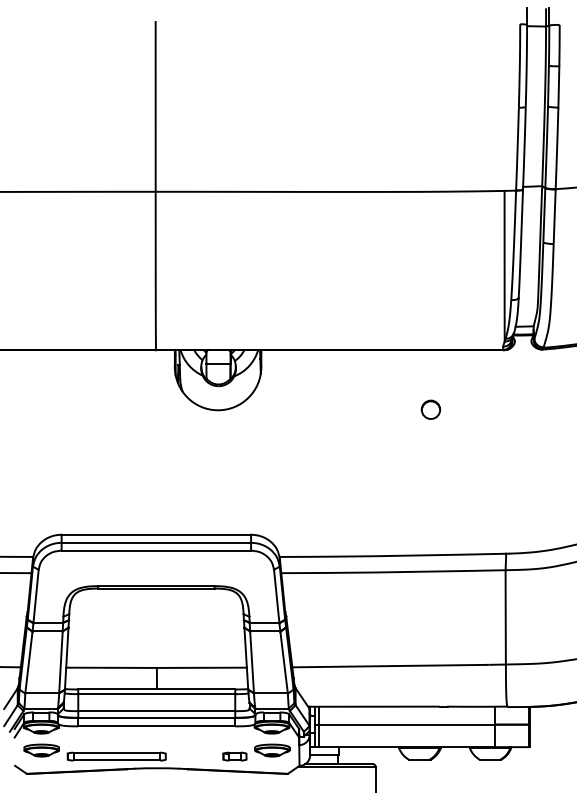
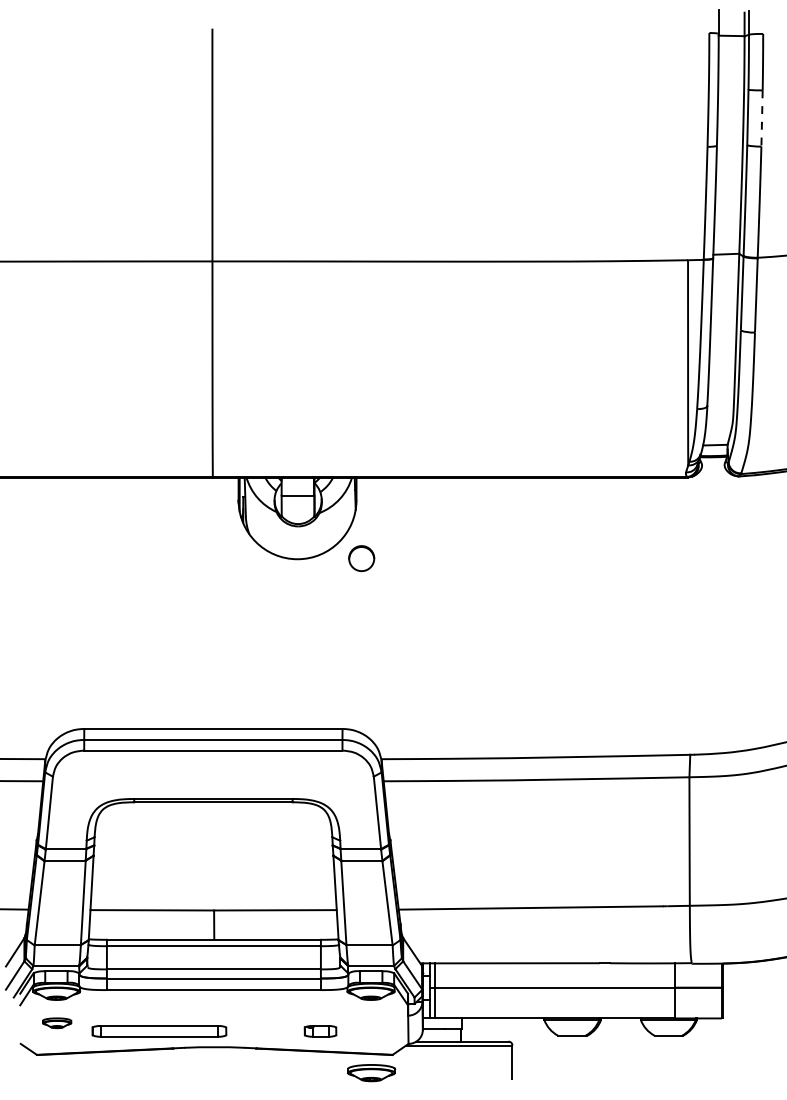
line: (559, 87) -> (762, 119), solid -> dashed
circle: (430, 409) -> (361, 558), moved
part: (41, 750) -> (56, 1023), size x0.6
part: (272, 750) -> (371, 1073), moved

